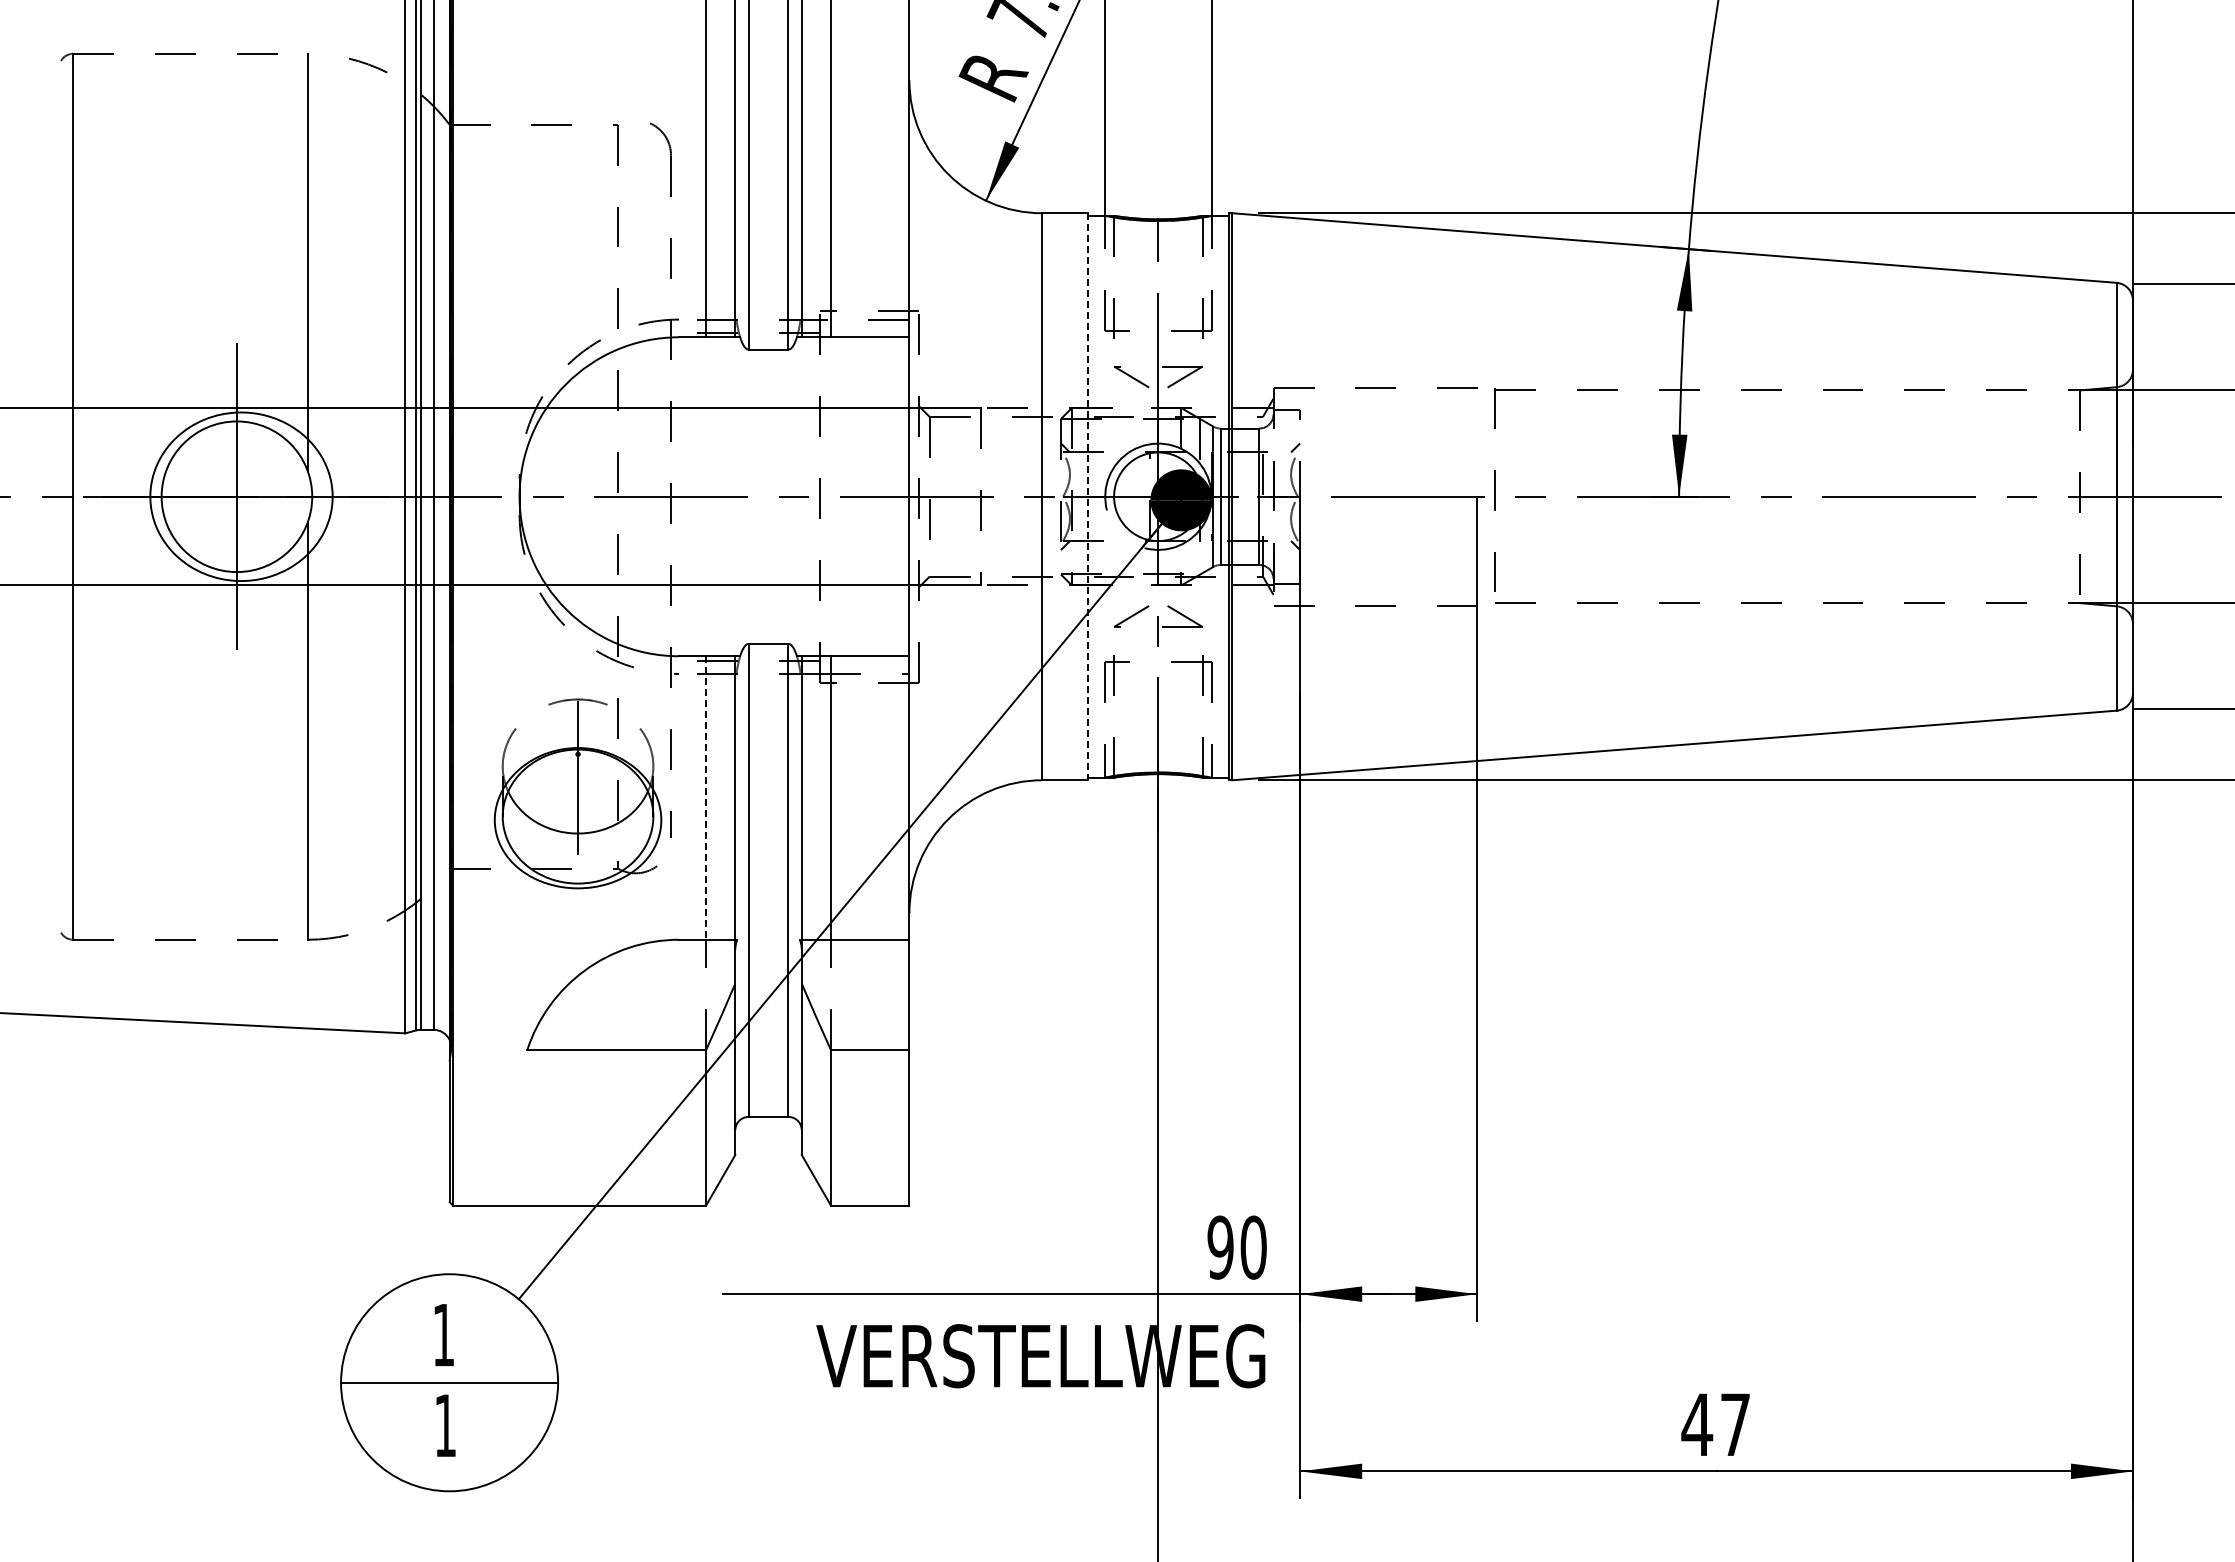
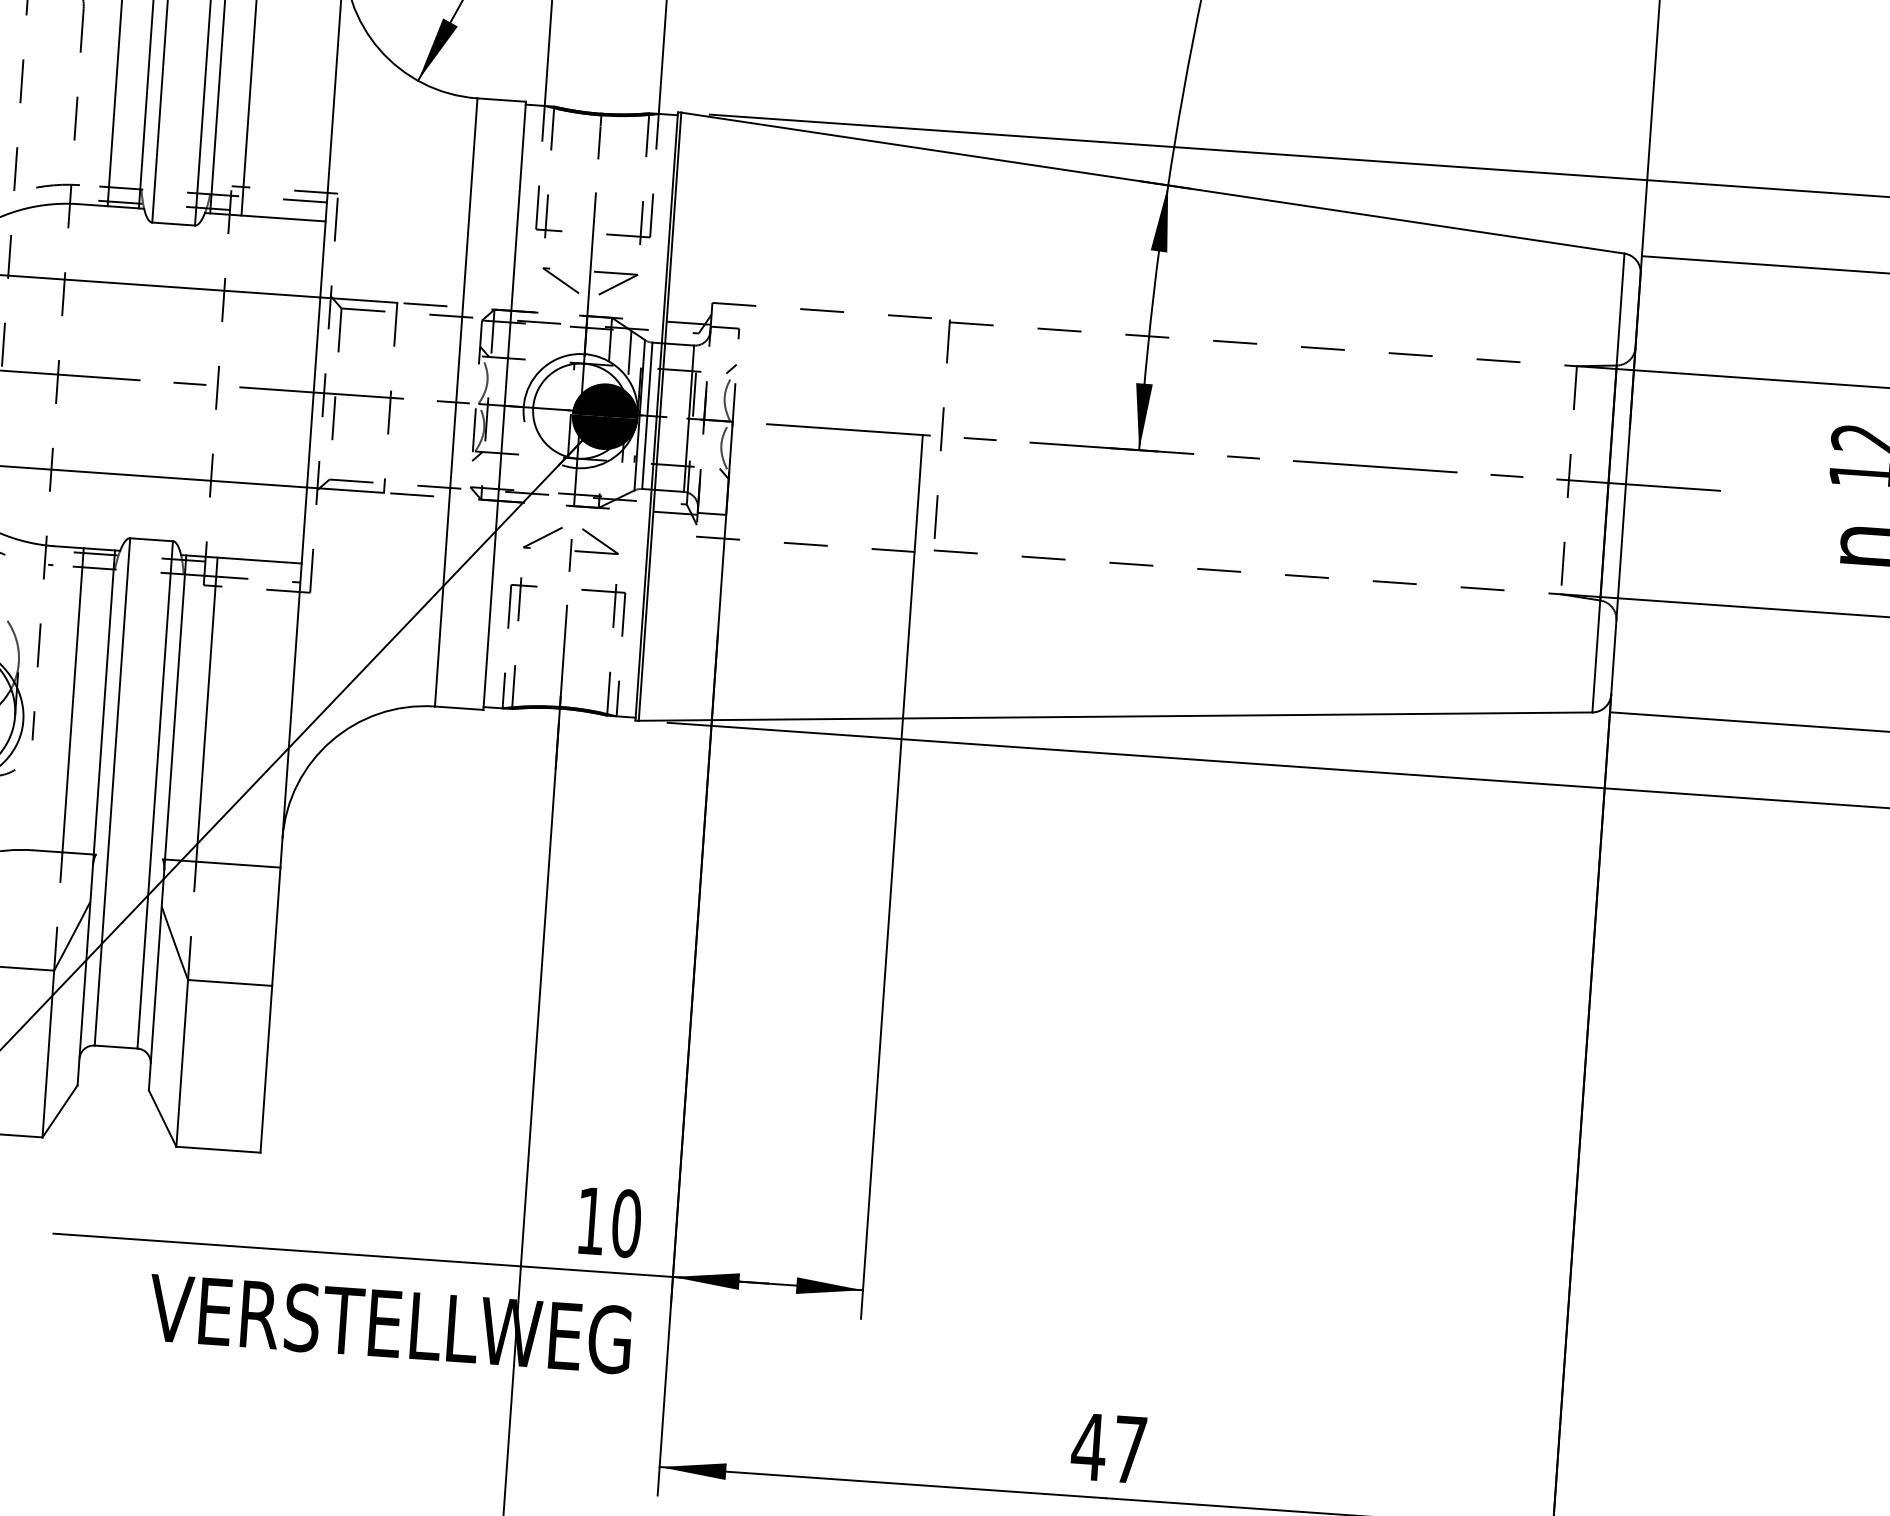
line: (1087, 496) -> (504, 405), dashed -> solid
line: (706, 798) -> (73, 700), dashed -> solid
text: (1220, 1247) -> (591, 1220), 90 -> 10

